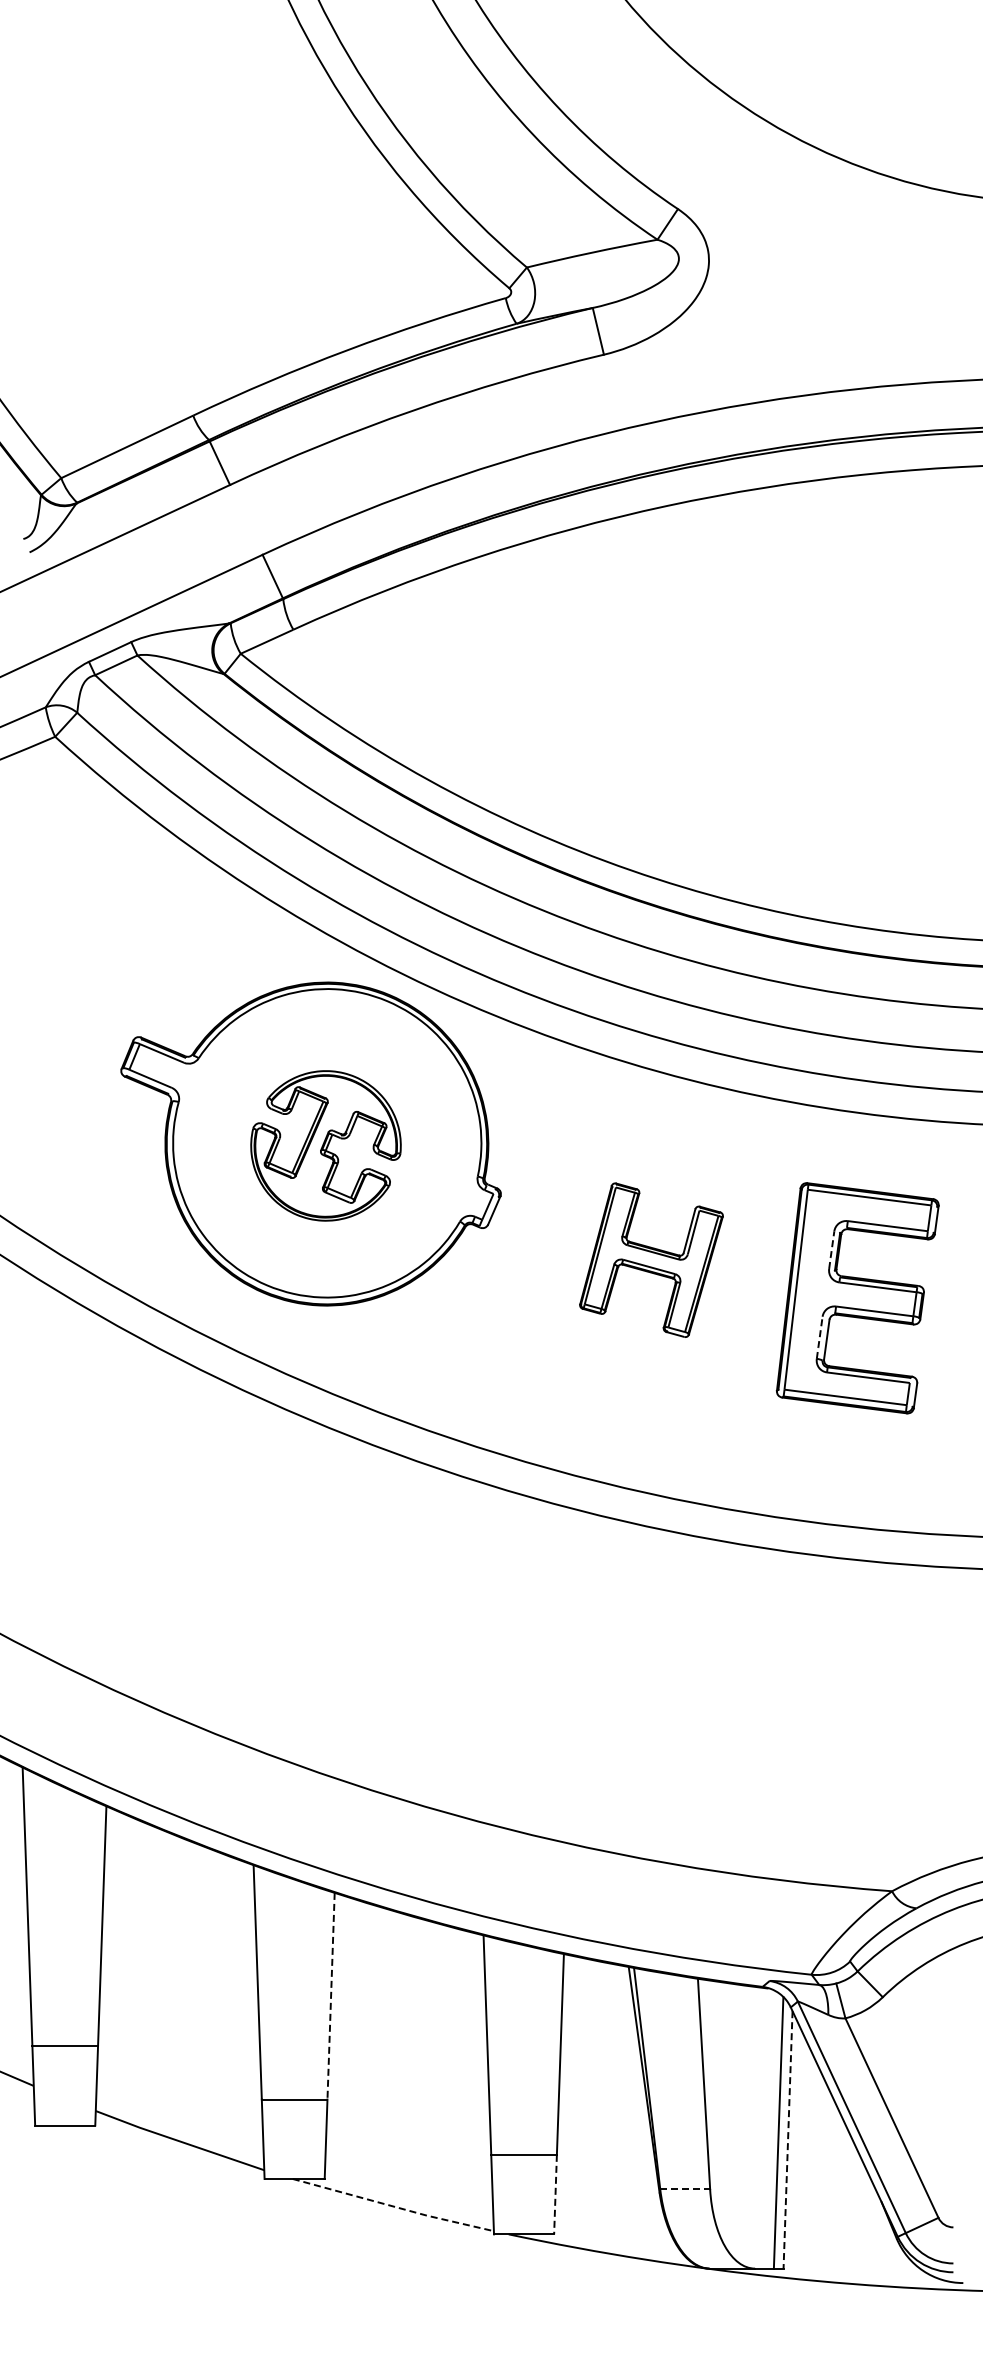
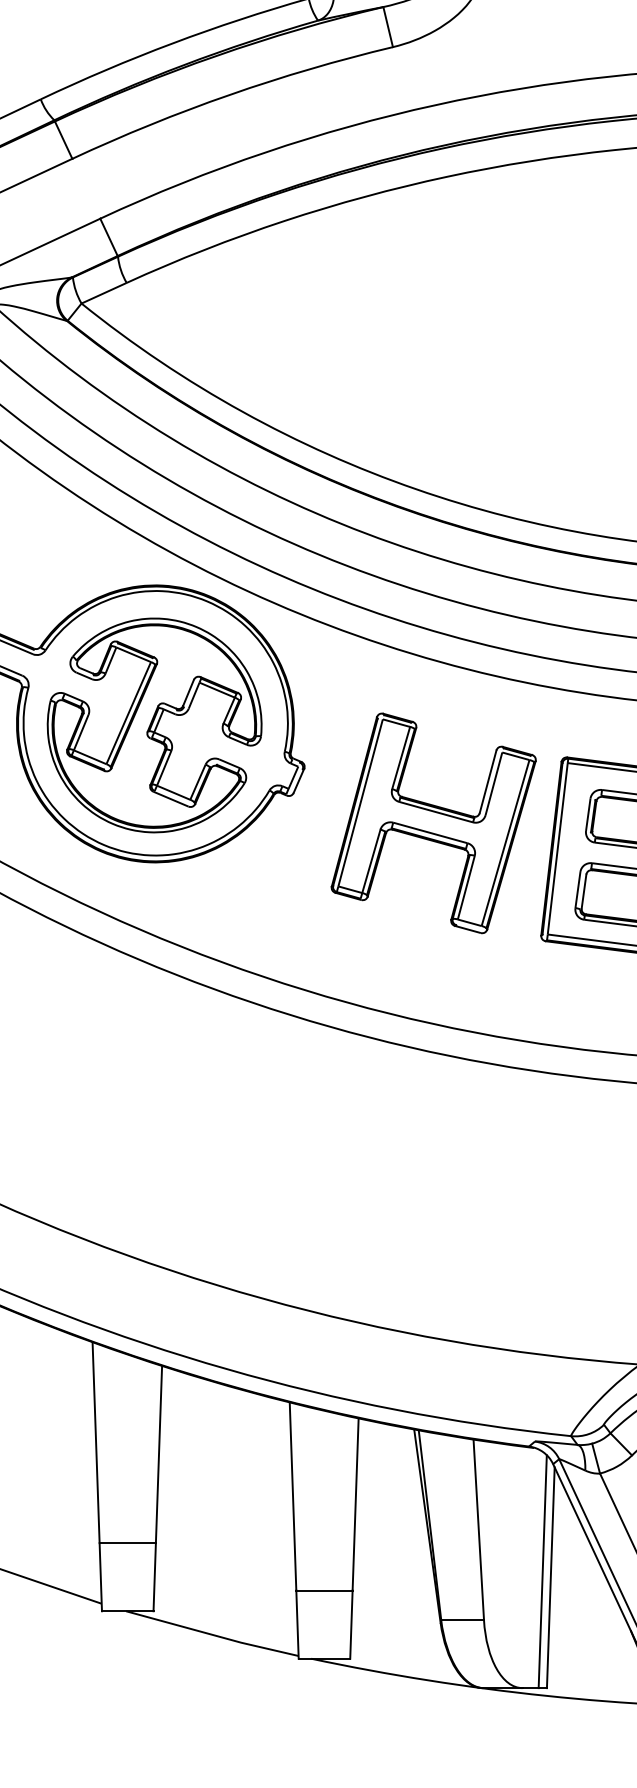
part: (325, 1145) -> (154, 725), size x1.67
line: (831, 1250) -> (588, 815), dashed -> solid
part: (651, 1260) -> (433, 823), size x1.67
line: (819, 1338) -> (577, 890), dashed -> solid
line: (331, 1996) -> (159, 1454), dashed -> solid
line: (788, 2139) -> (551, 1577), dashed -> solid
line: (685, 2189) -> (462, 1620), dashed -> solid
line: (555, 2194) -> (351, 1624), dashed -> solid
line: (393, 2206) -> (212, 1634), dashed -> solid

